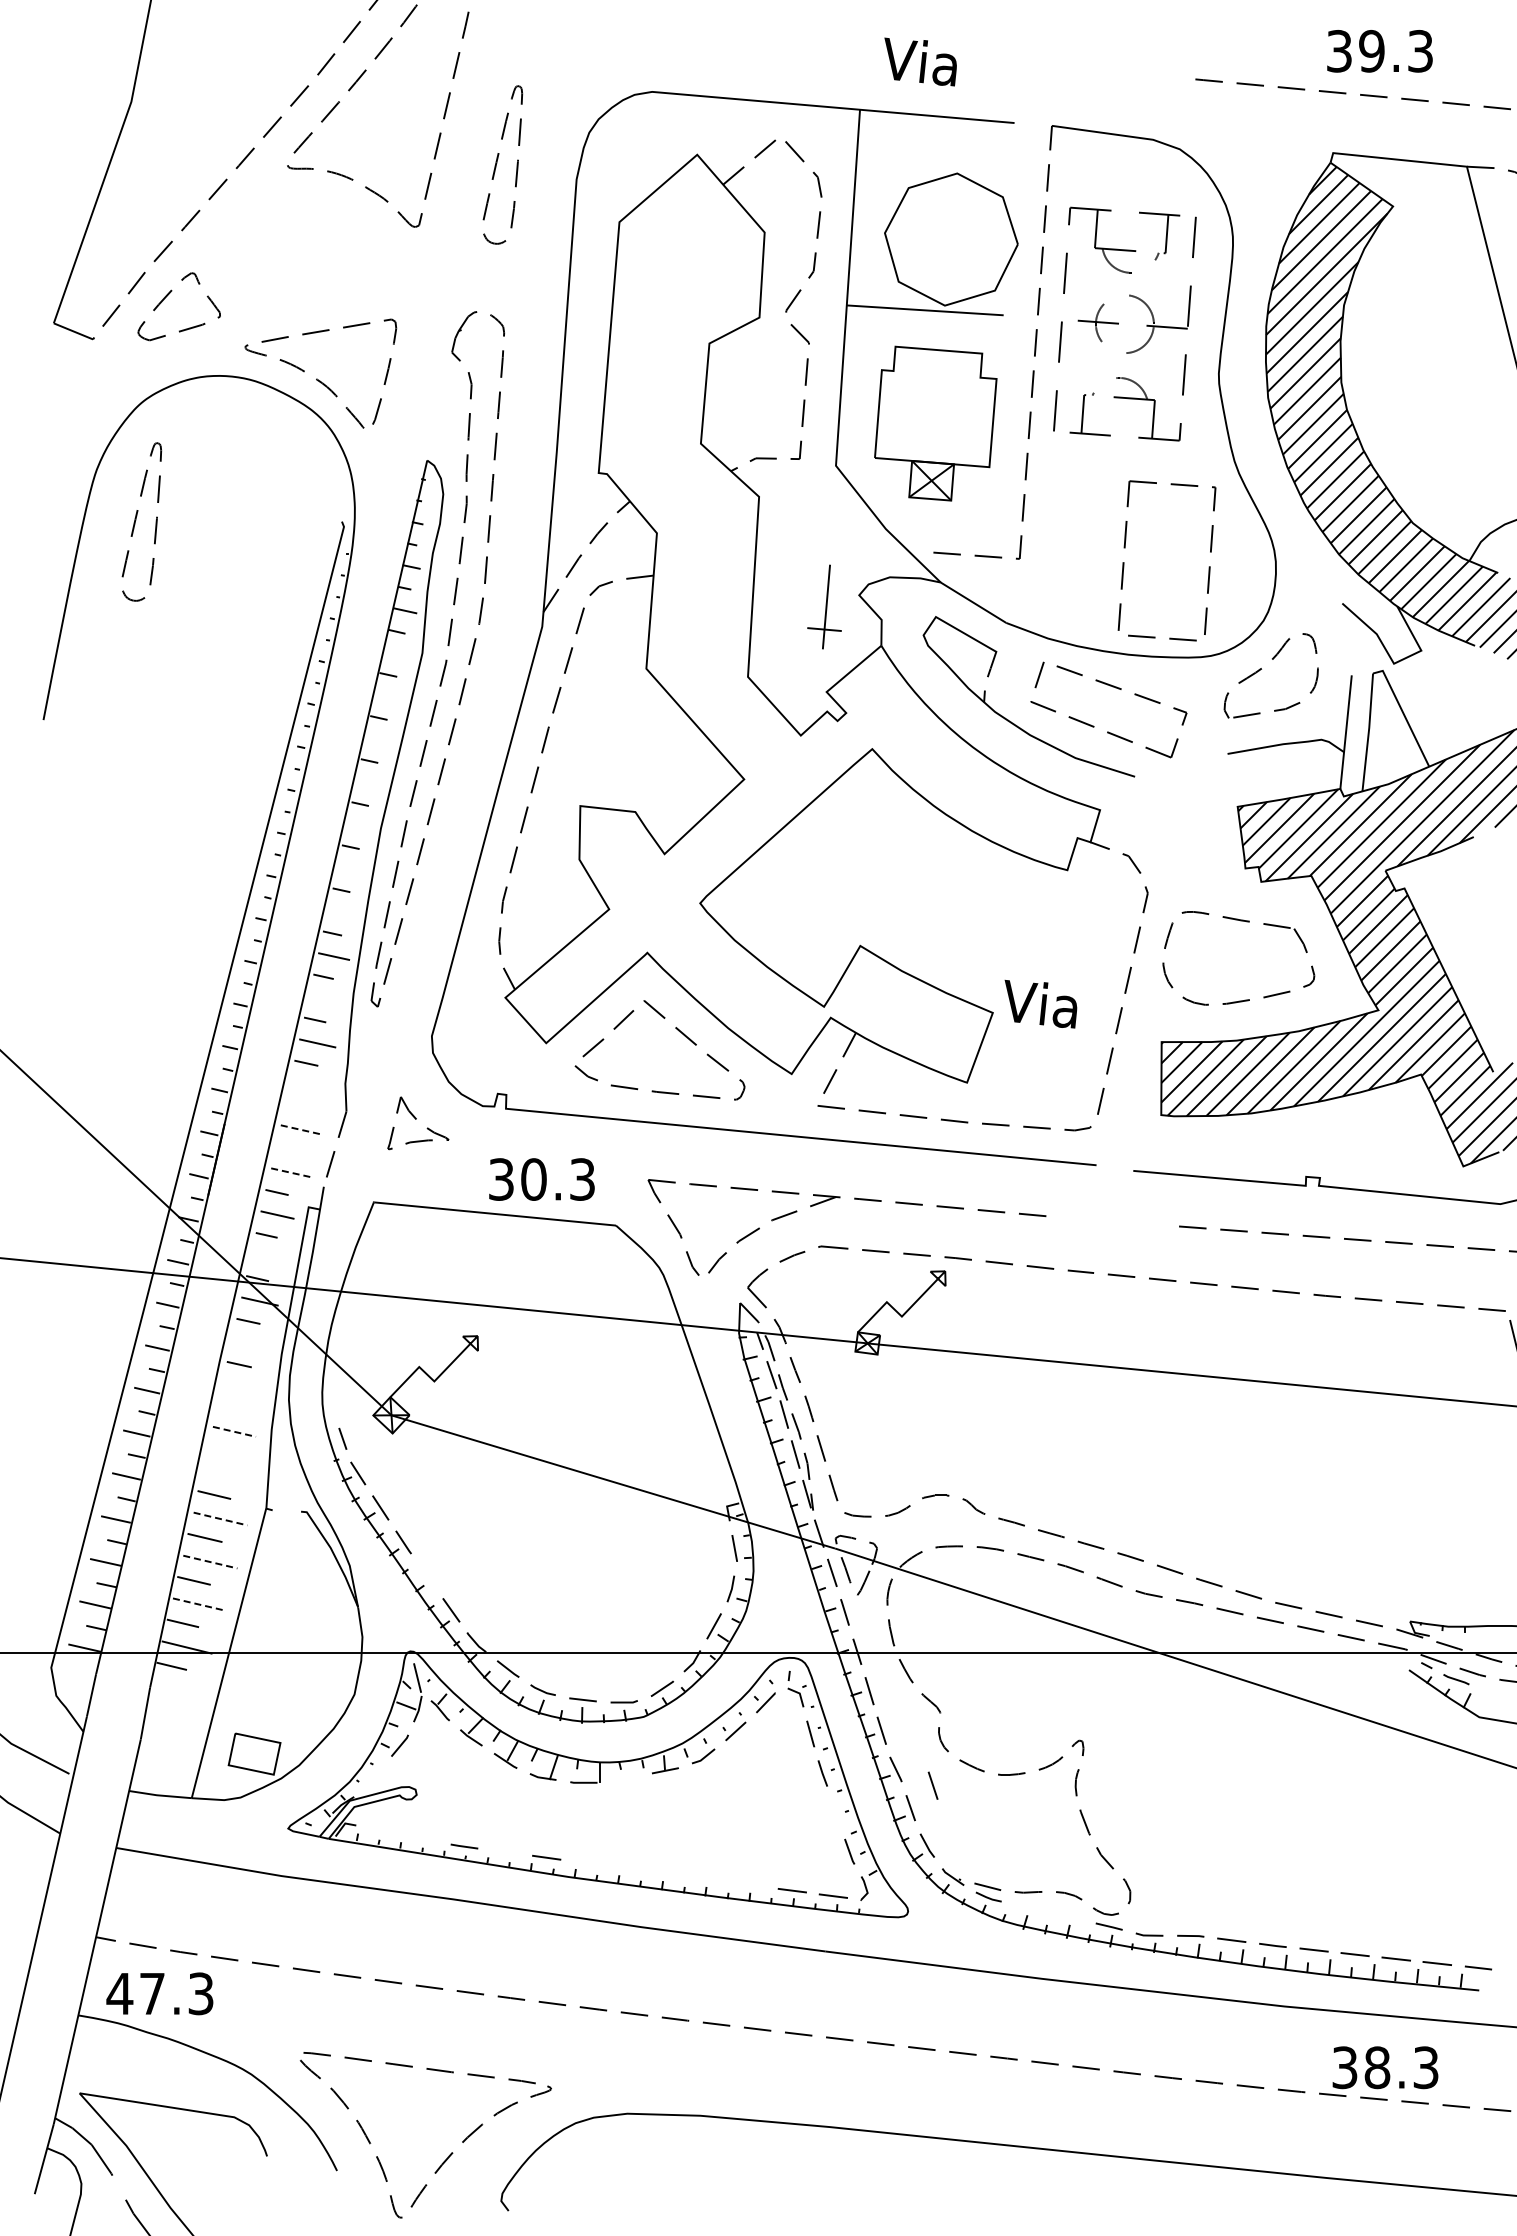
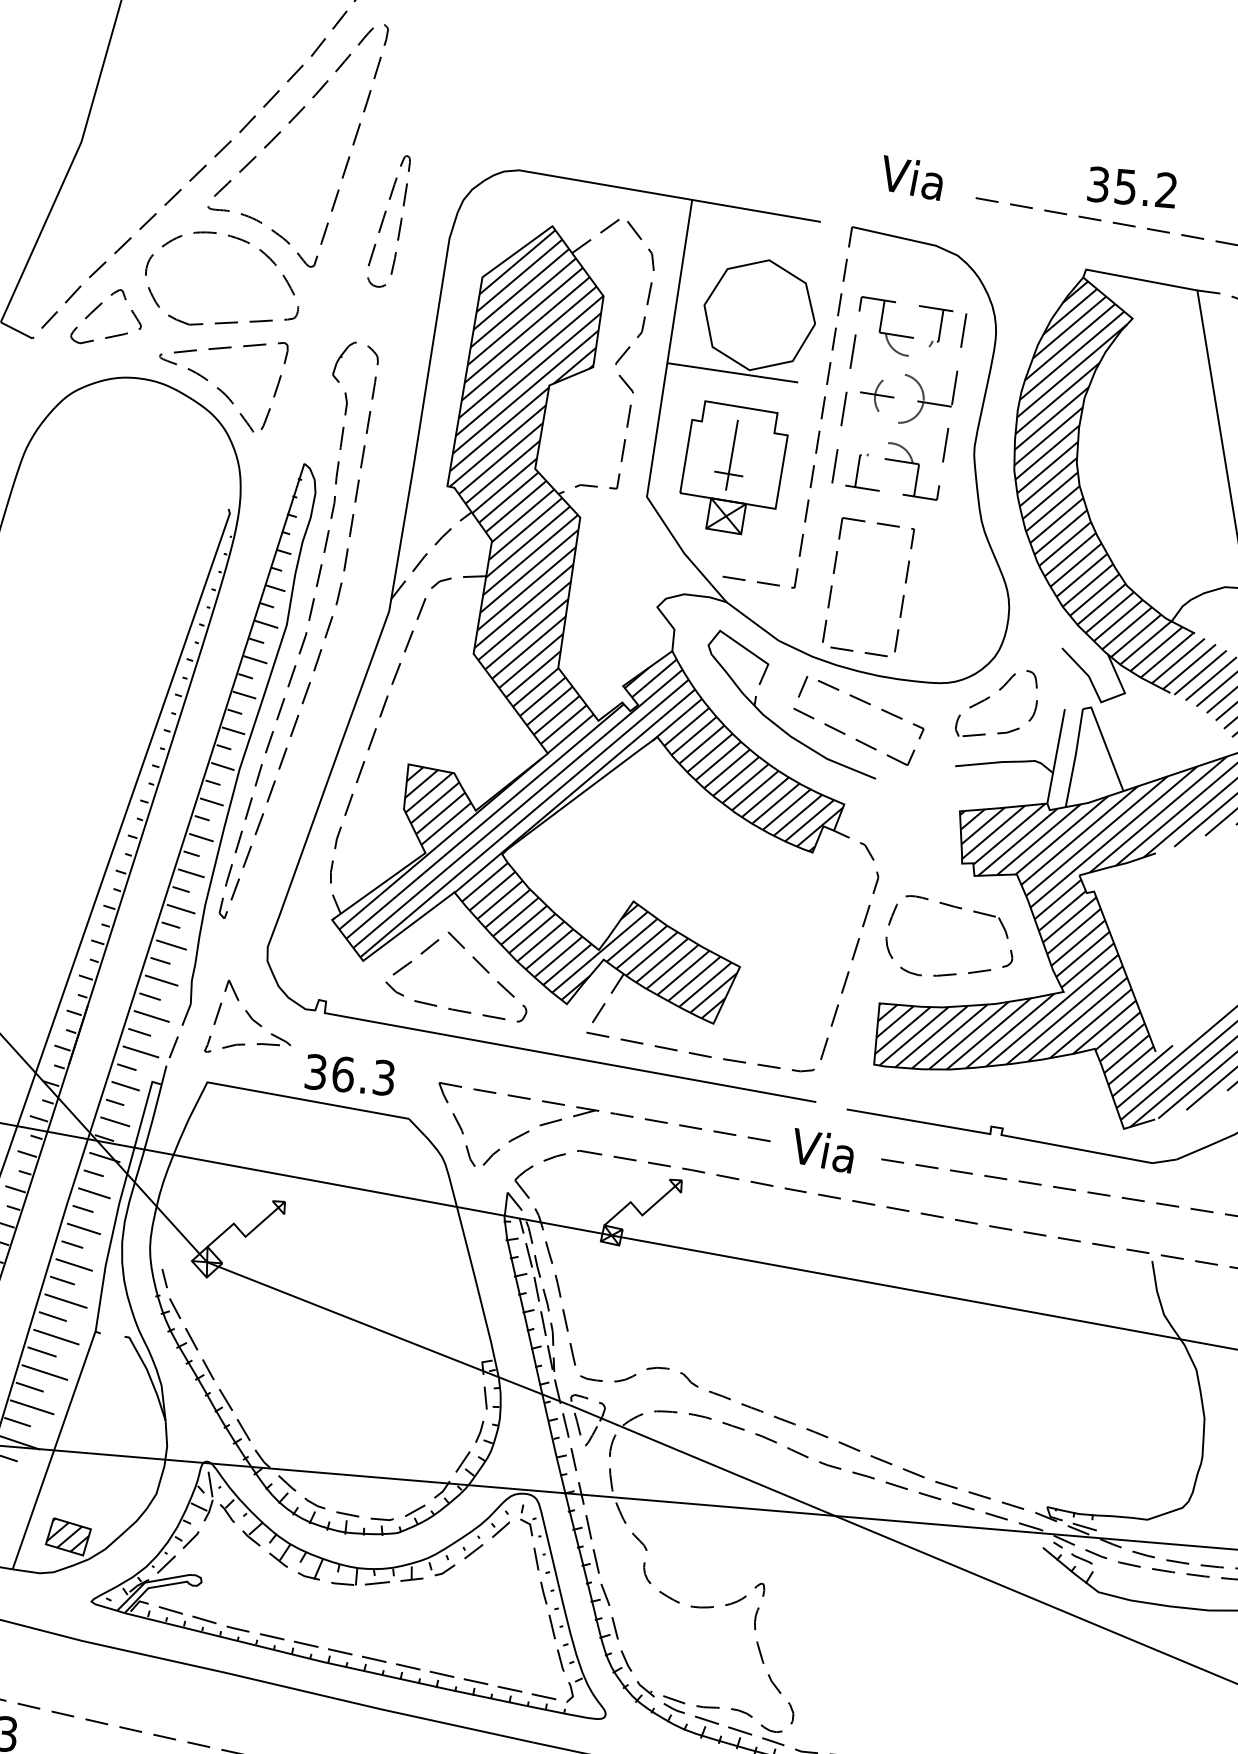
text: (1395, 50) -> (1145, 187), 39.3 -> 35.2
text: (920, 61) -> (912, 177), moved
part: (319, 300) -> (225, 321), added
part: (141, 521) -> (60, 494), removed
part: (1124, 562) -> (832, 585), moved
part: (824, 606) -> (730, 454), moved
hatch: (801, 620) -> (607, 624), added
line: (397, 654) -> (265, 624), added
line: (388, 697) -> (255, 659), added
line: (379, 740) -> (244, 695), added
line: (369, 783) -> (233, 730), added
line: (360, 826) -> (222, 766), added
line: (351, 870) -> (211, 802), added
line: (342, 913) -> (201, 837), added
line: (325, 999) -> (181, 908), added
text: (1040, 1004) -> (823, 1151), moved
line: (309, 1086) -> (161, 980), added
line: (297, 1106) -> (150, 996), added
part: (418, 1123) -> (250, 1019), size x1.67
line: (301, 1130) -> (151, 1016), dashed -> solid
line: (288, 1149) -> (139, 1031), added
line: (292, 1173) -> (141, 1052), dashed -> solid
text: (533, 1179) -> (342, 1074), 30.3 -> 36.3
line: (268, 1258) -> (115, 1121), added
line: (250, 1344) -> (93, 1192), added
line: (241, 1387) -> (83, 1228), added
line: (230, 1407) -> (72, 1244), added
line: (234, 1431) -> (74, 1264), dashed -> solid
line: (222, 1451) -> (62, 1280), added
line: (228, 1475) -> (66, 1301), added
line: (220, 1519) -> (56, 1337), dashed -> solid
line: (210, 1562) -> (44, 1372), dashed -> solid
line: (427, 1576) -> (226, 1399), added
line: (198, 1604) -> (31, 1407), dashed -> solid
line: (1456, 1641) -> (1084, 1527), added
hatch: (253, 1752) -> (67, 1535), added
line: (373, 1776) -> (166, 1563), added
line: (624, 1778) -> (377, 1583), added
line: (932, 1785) -> (551, 1626), moved
line: (382, 1830) -> (170, 1609), added
line: (423, 1838) -> (204, 1619), added
line: (505, 1852) -> (272, 1637), added
line: (587, 1863) -> (340, 1652), added
line: (628, 1868) -> (374, 1659), added
line: (669, 1874) -> (408, 1667), added
line: (710, 1879) -> (442, 1674), added
line: (750, 1884) -> (475, 1681), added
line: (1028, 1907) -> (706, 1720), added
line: (1068, 1917) -> (739, 1731), added

